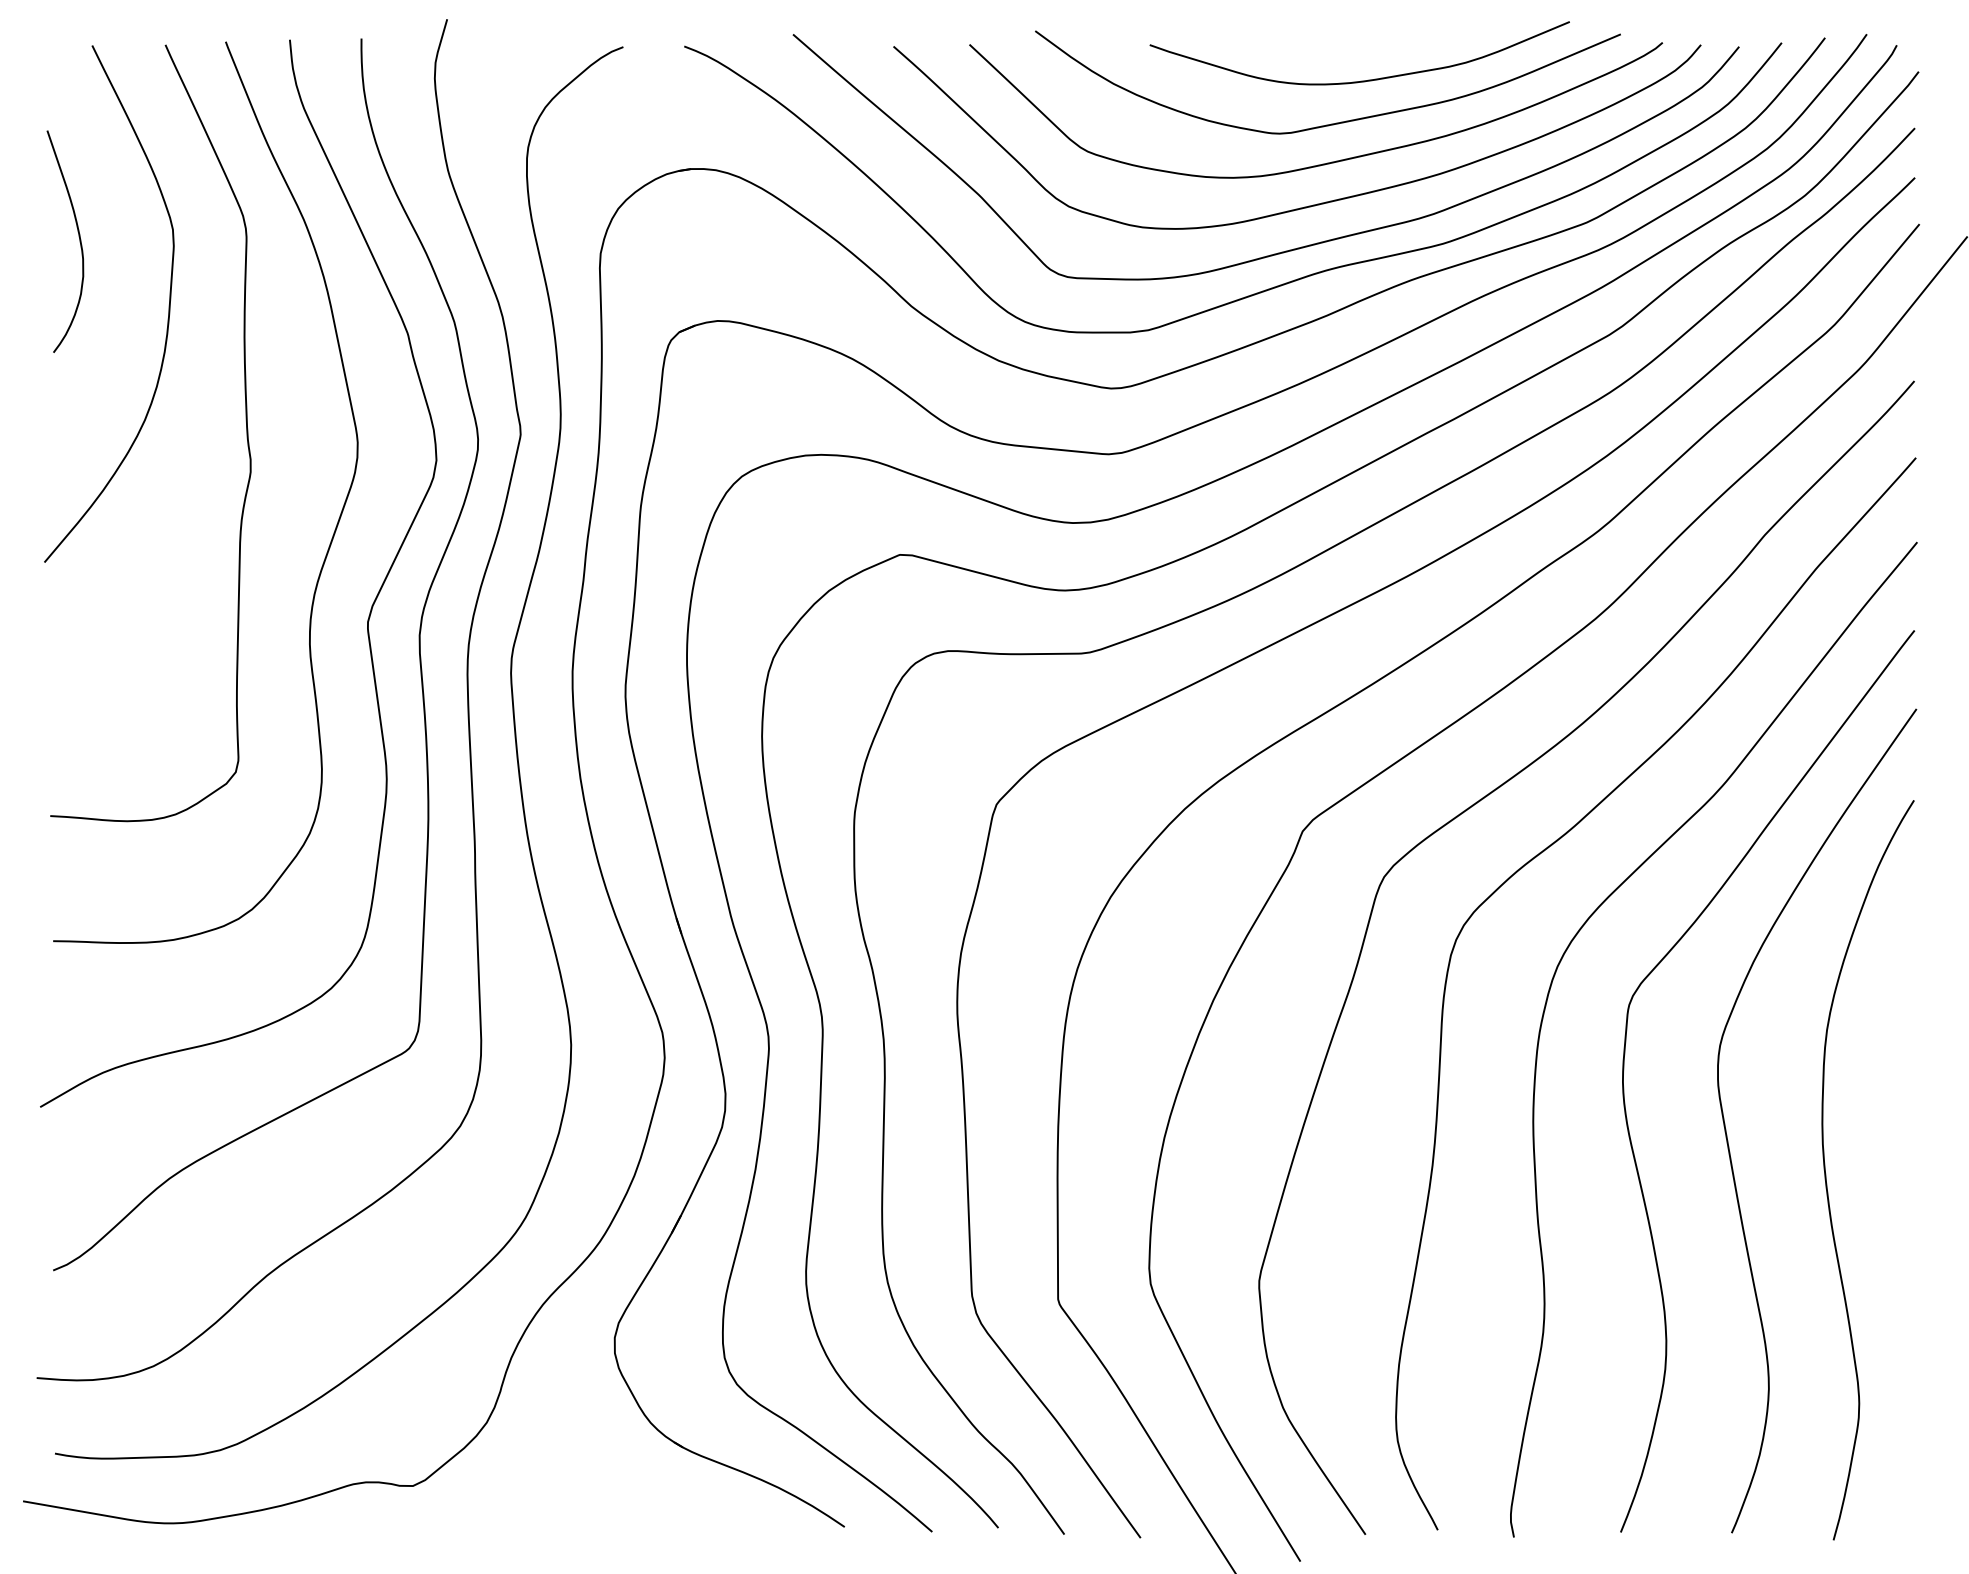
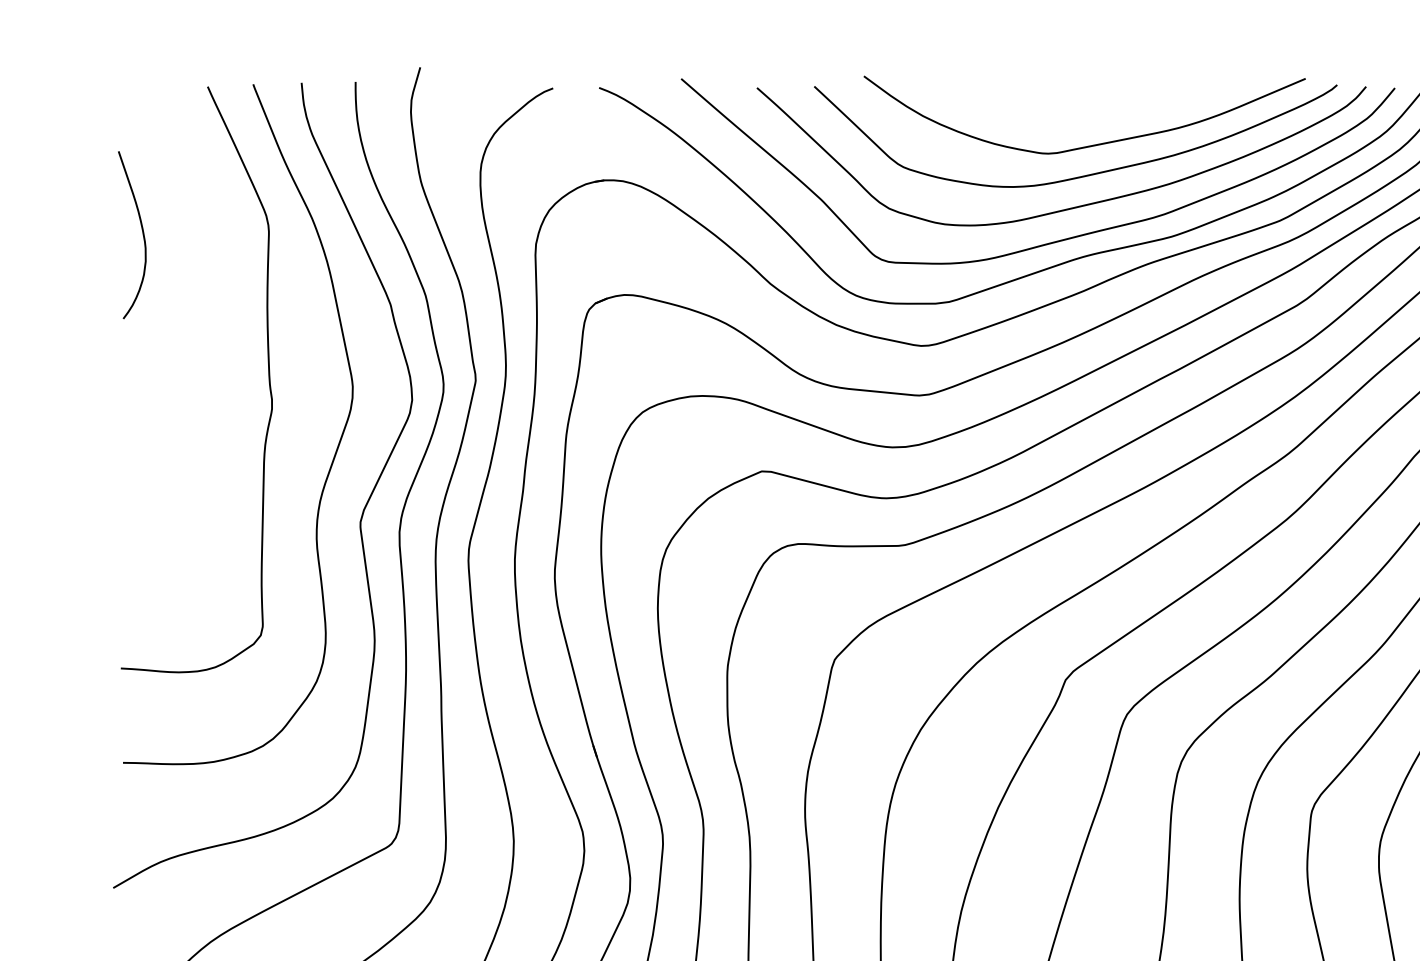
curve: (1361, 80) -> (1110, 113), removed
curve: (168, 305) -> (210, 283), removed

